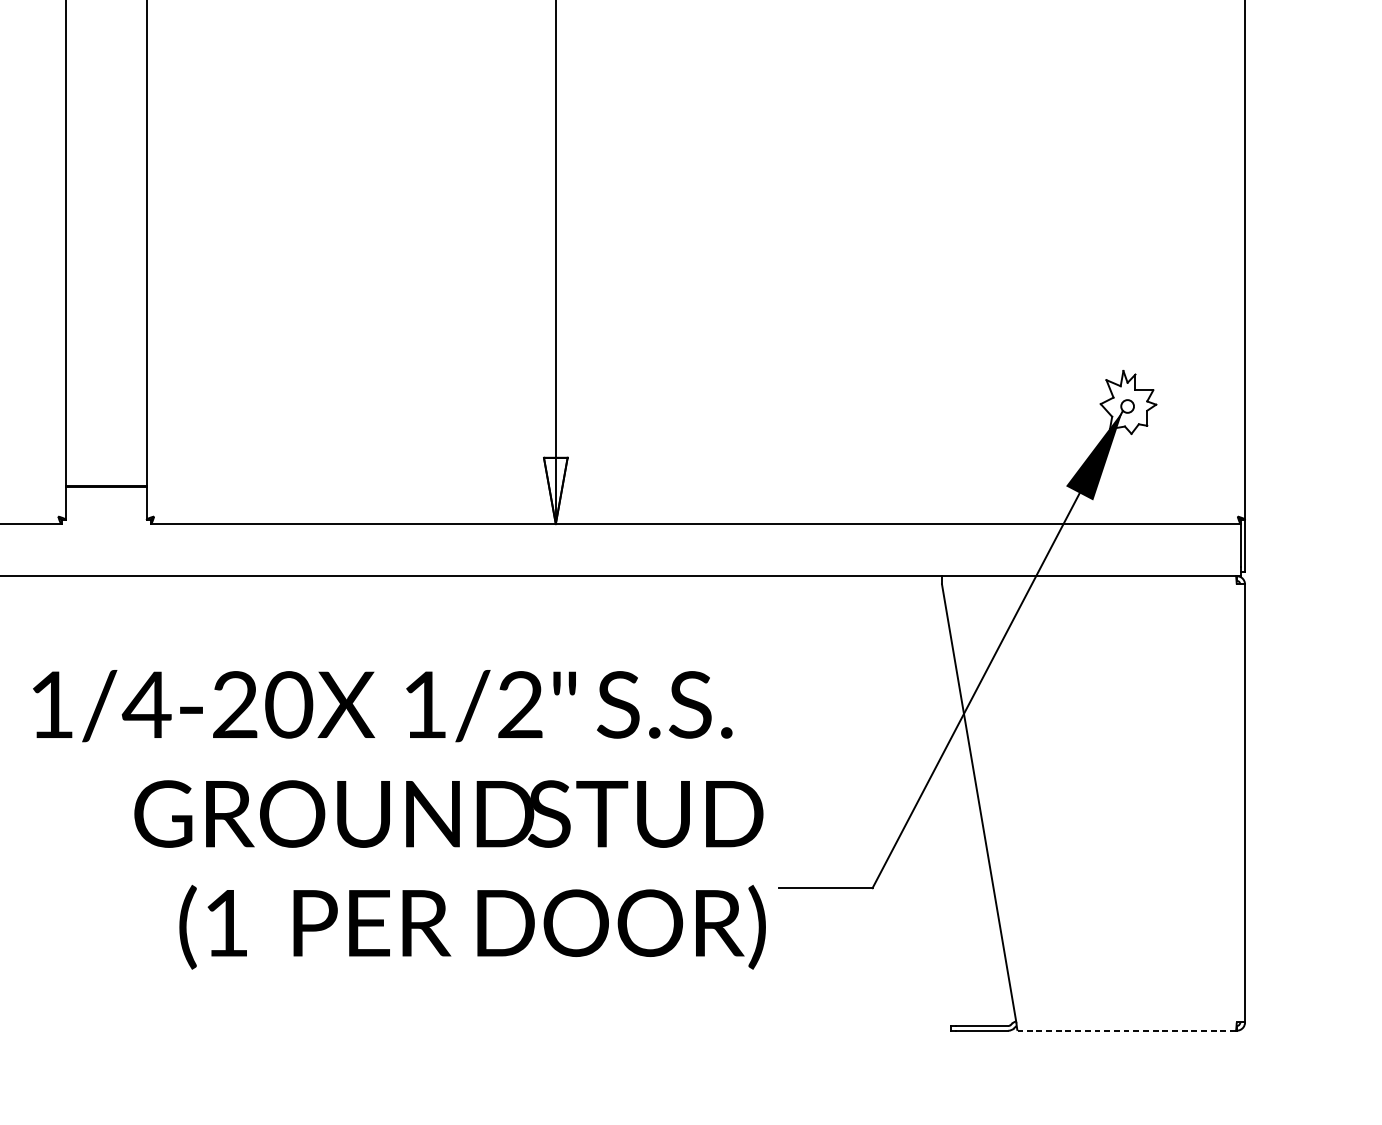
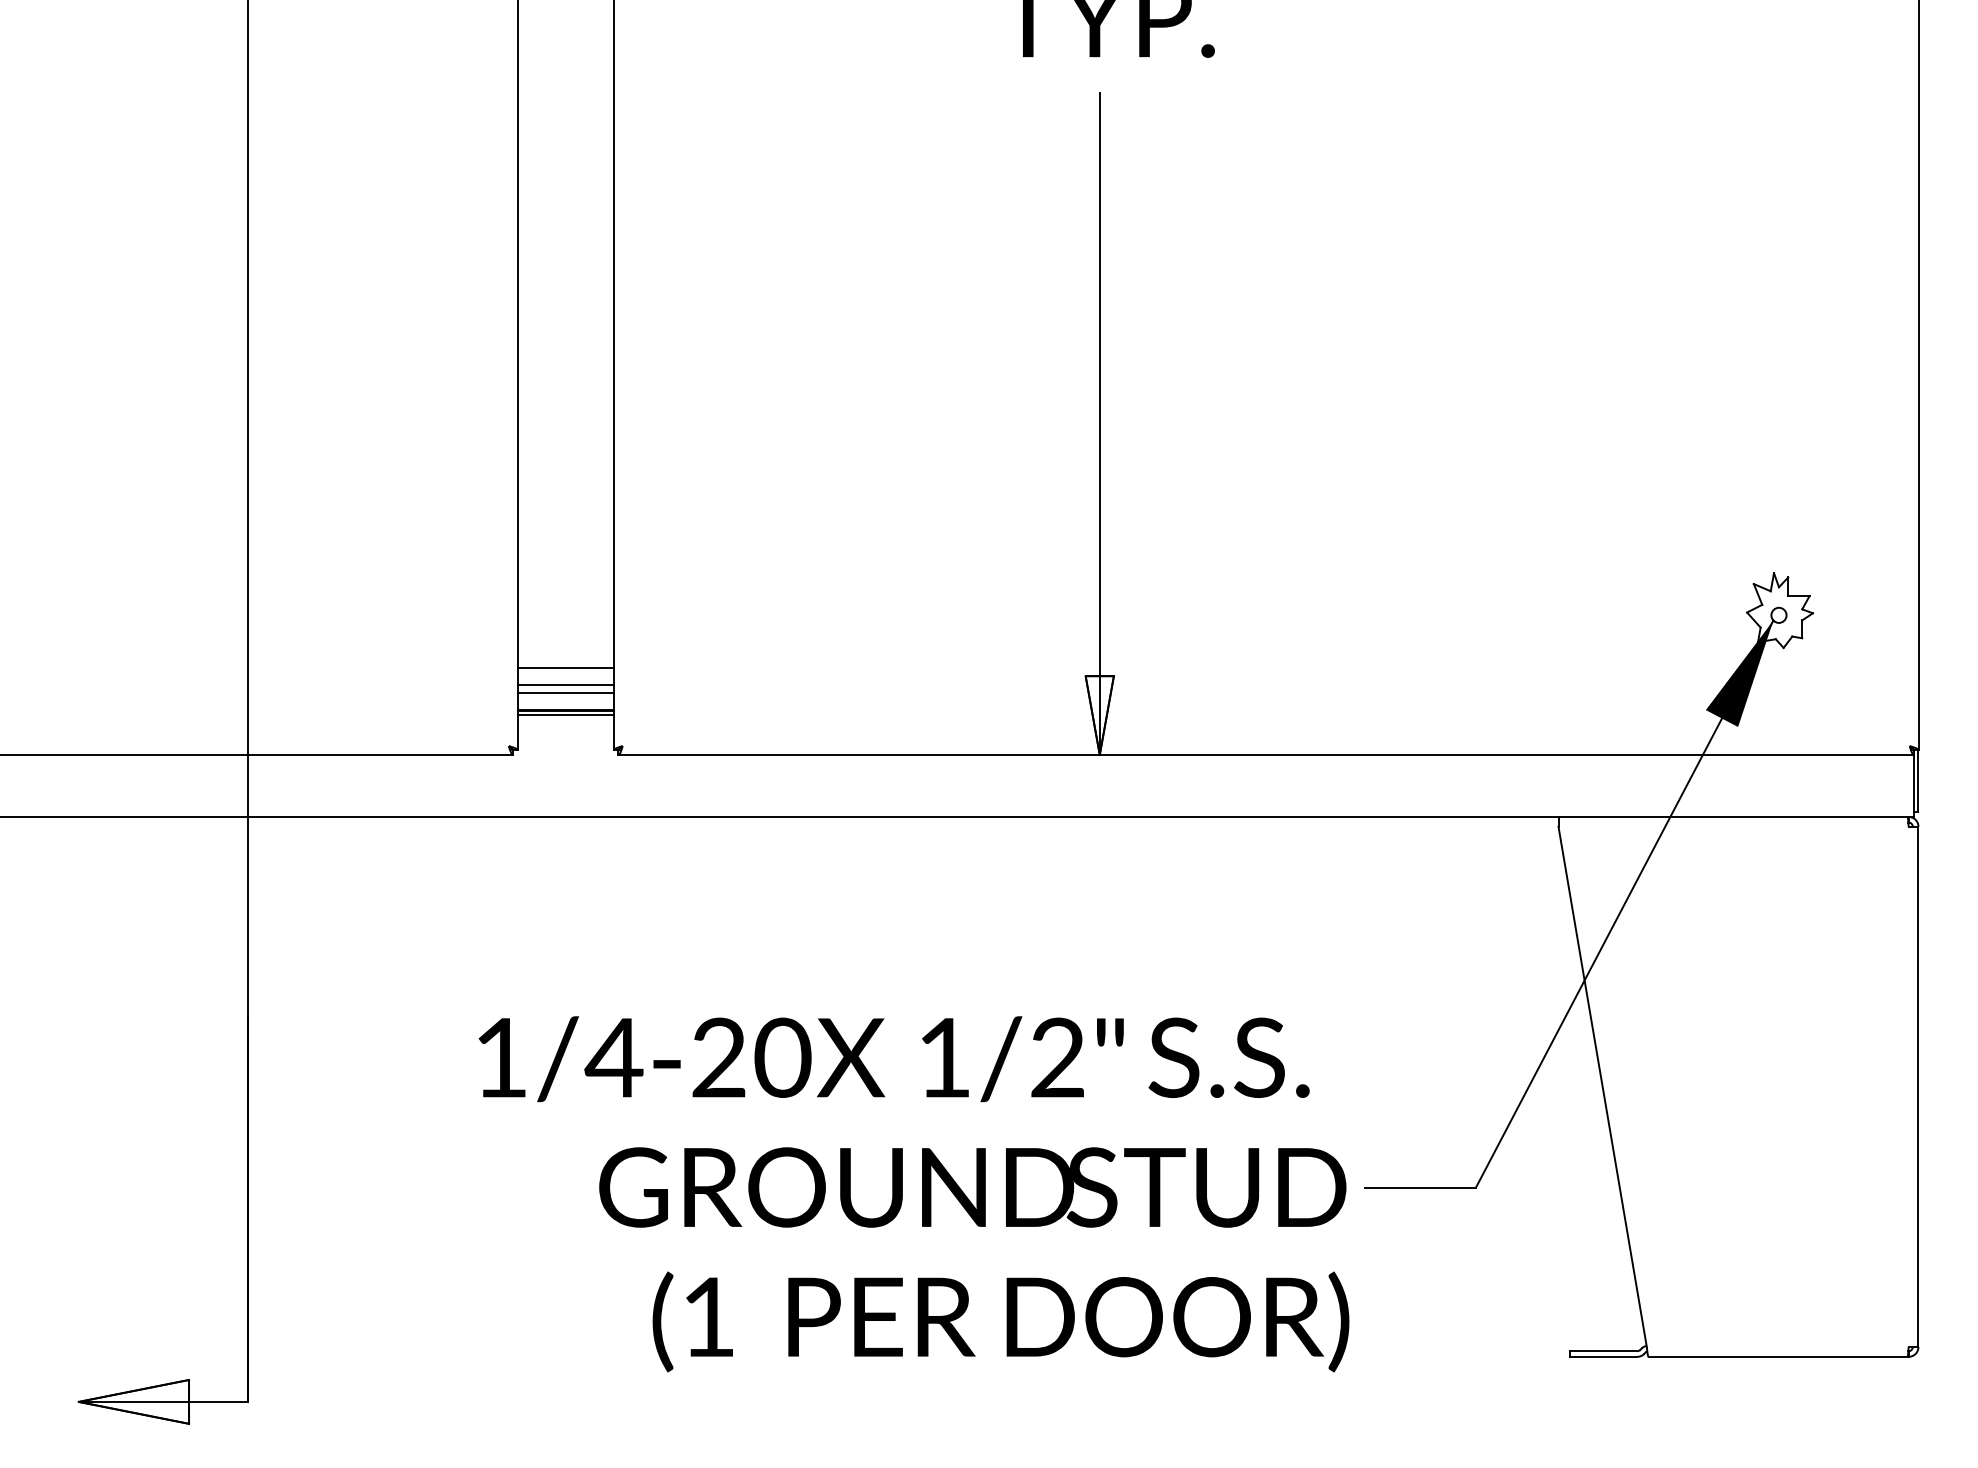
line: (105, 450) -> (565, 667), added
line: (105, 464) -> (565, 684), added
line: (105, 472) -> (565, 693), added
line: (105, 490) -> (565, 715), added
text: (398, 819) -> (913, 1194), moved
line: (1127, 1030) -> (1778, 1356), dashed -> solid

